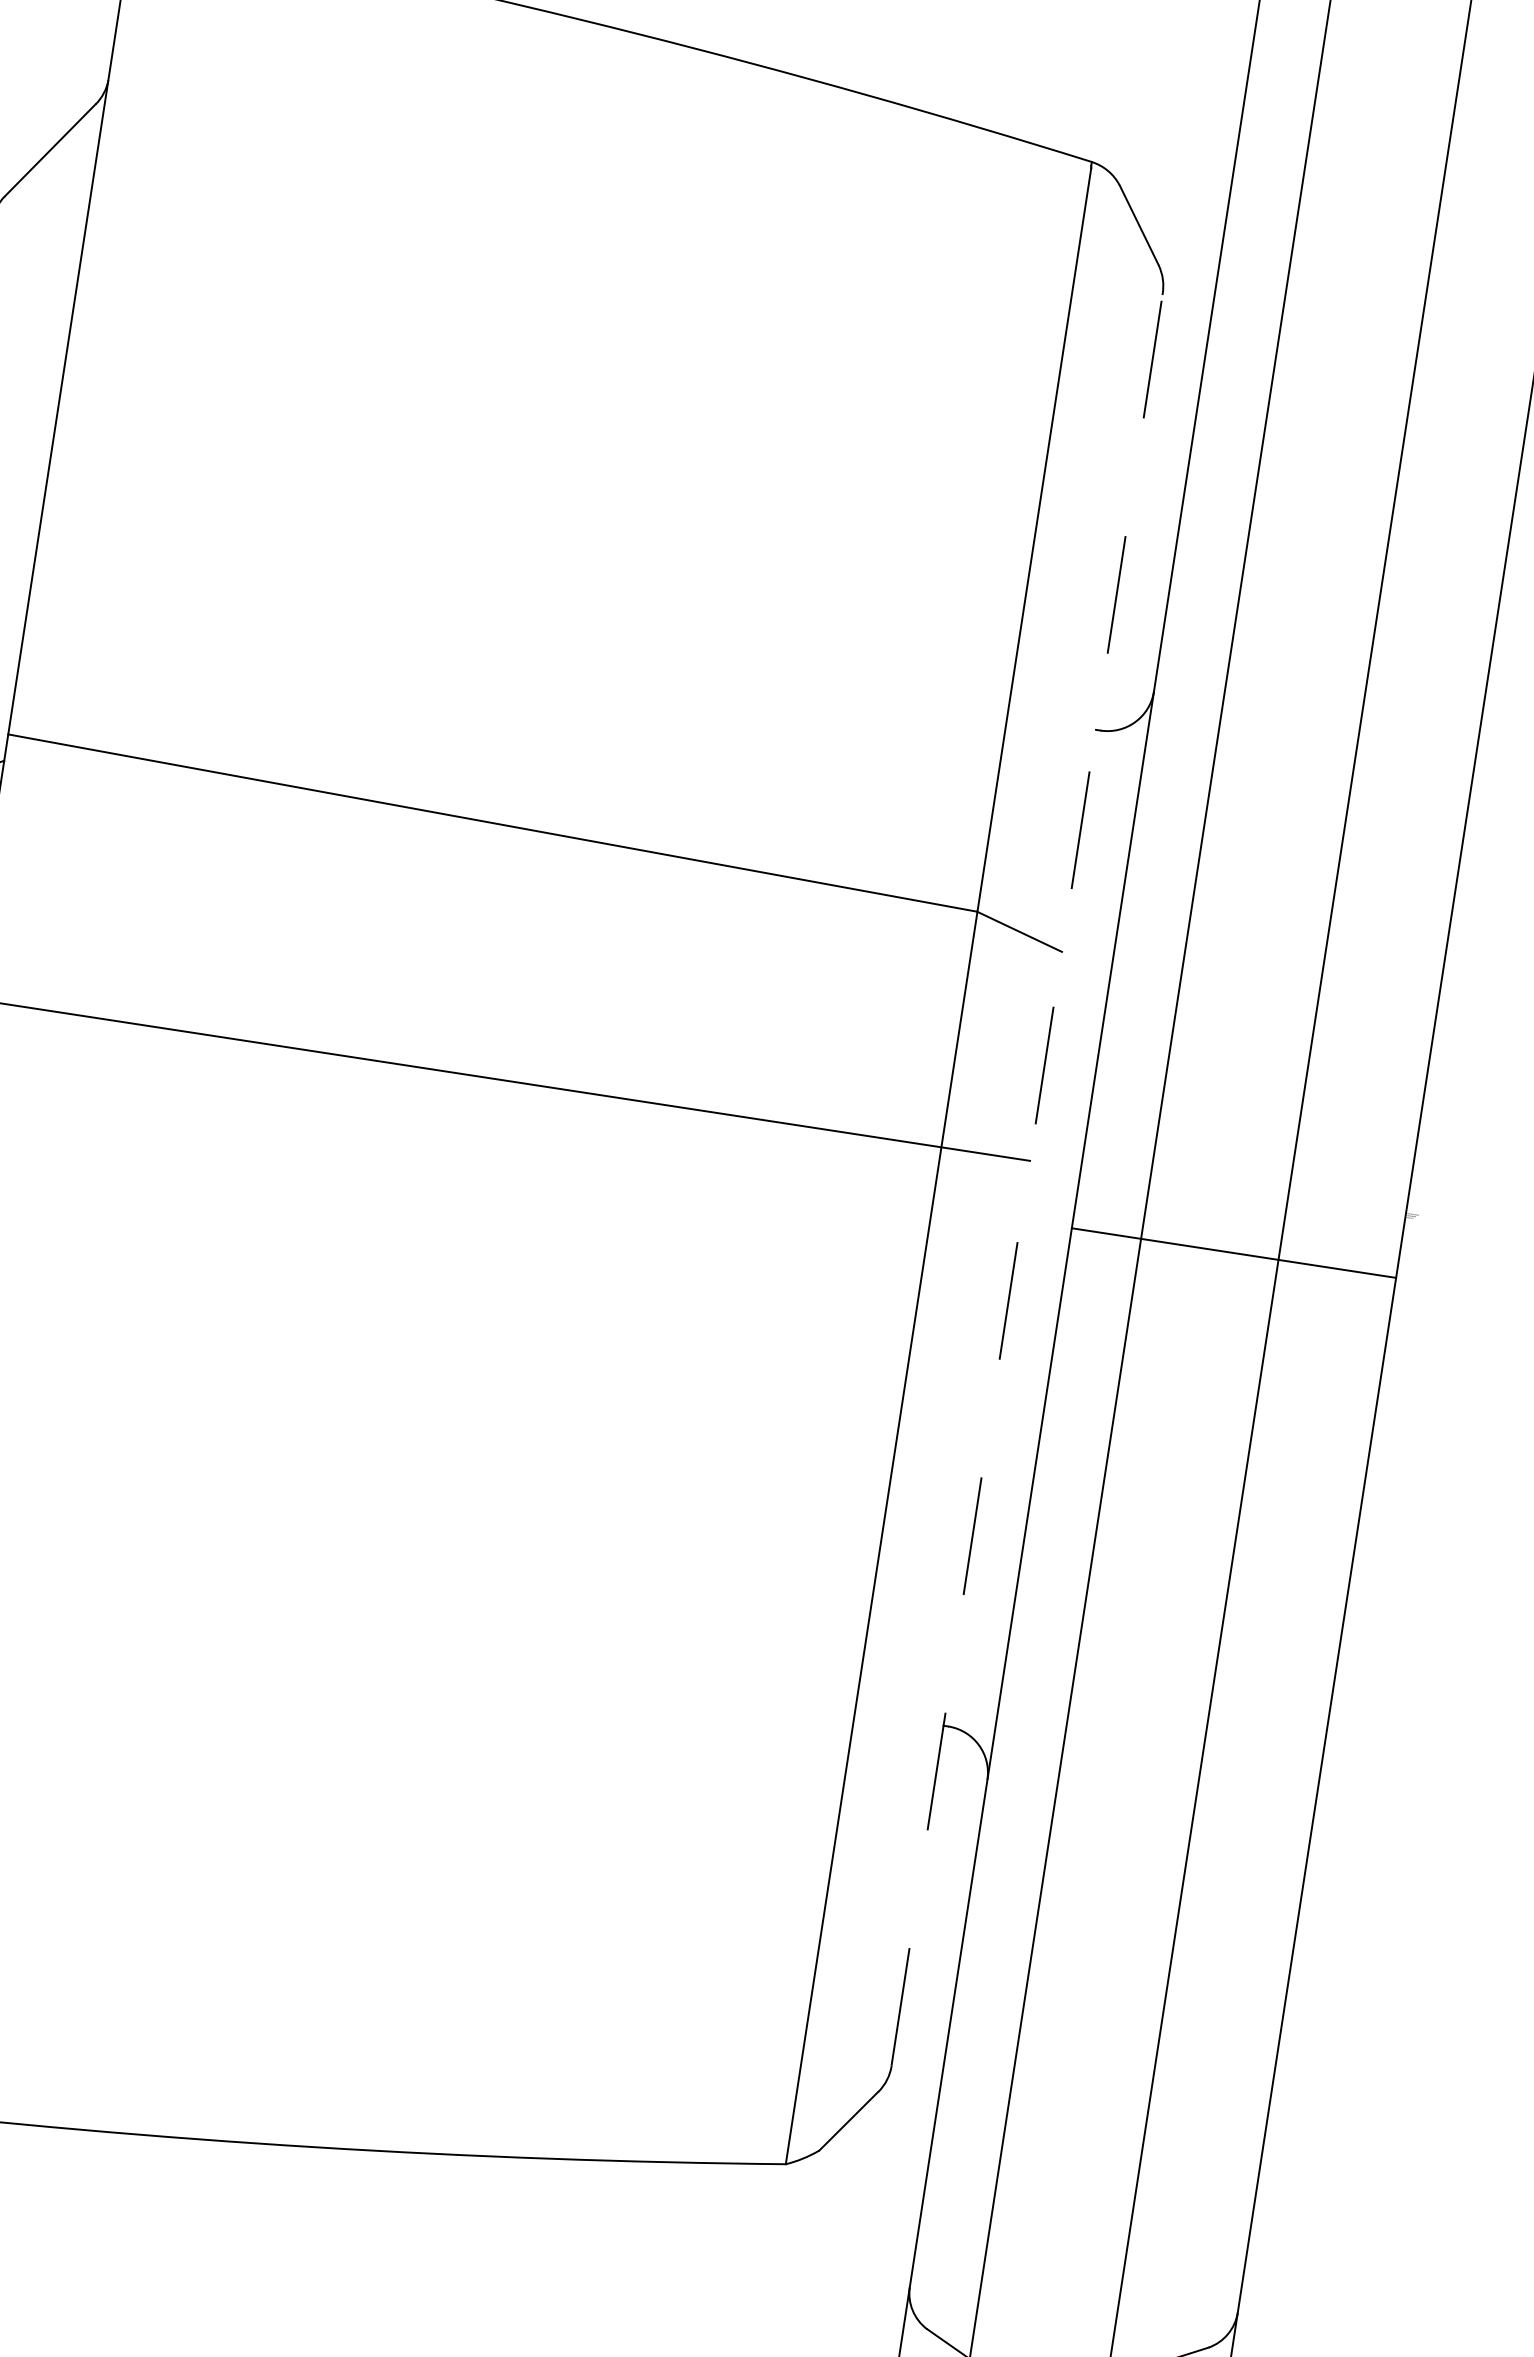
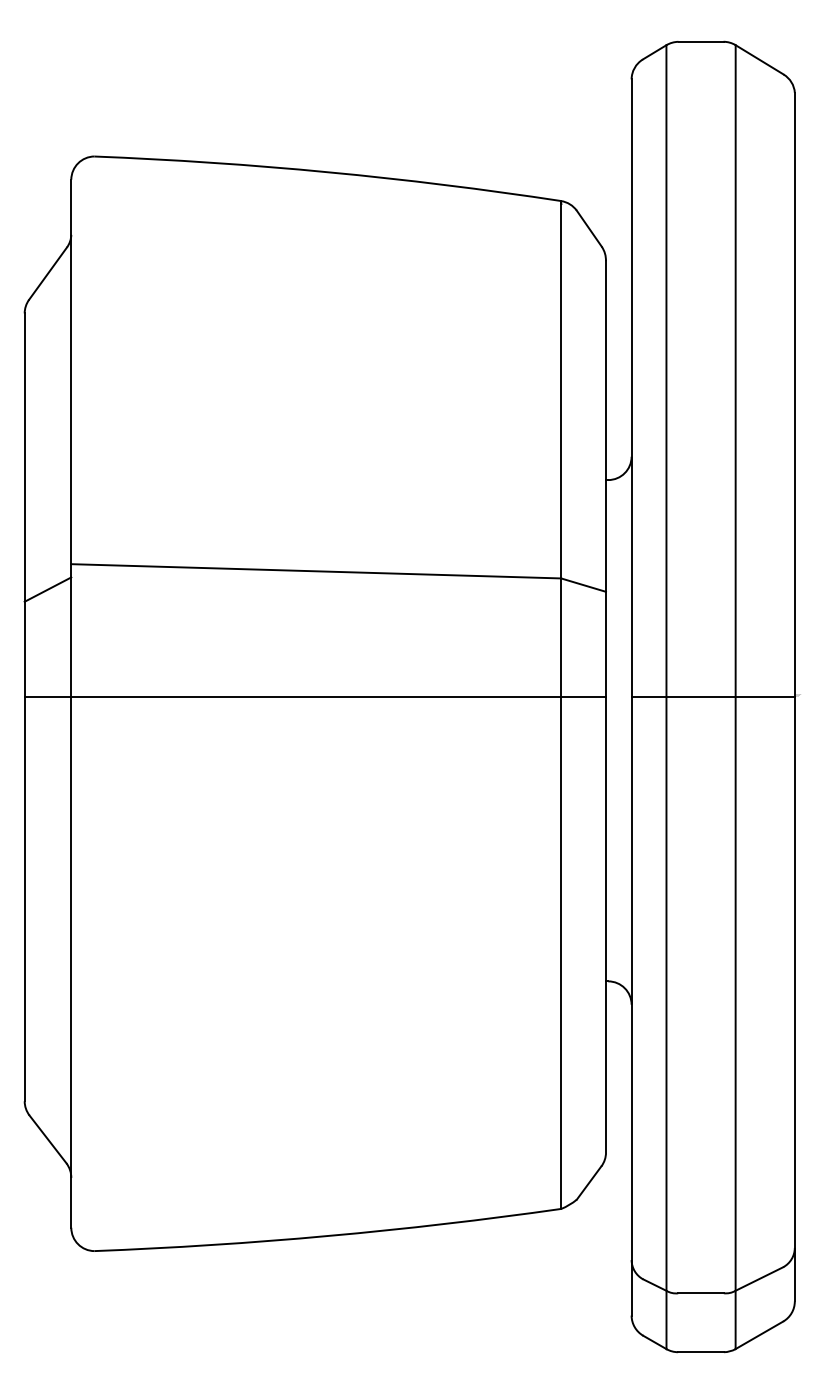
line: (1026, 1179) -> (605, 706), dashed -> solid
line: (1232, 1253) -> (712, 697), moved

